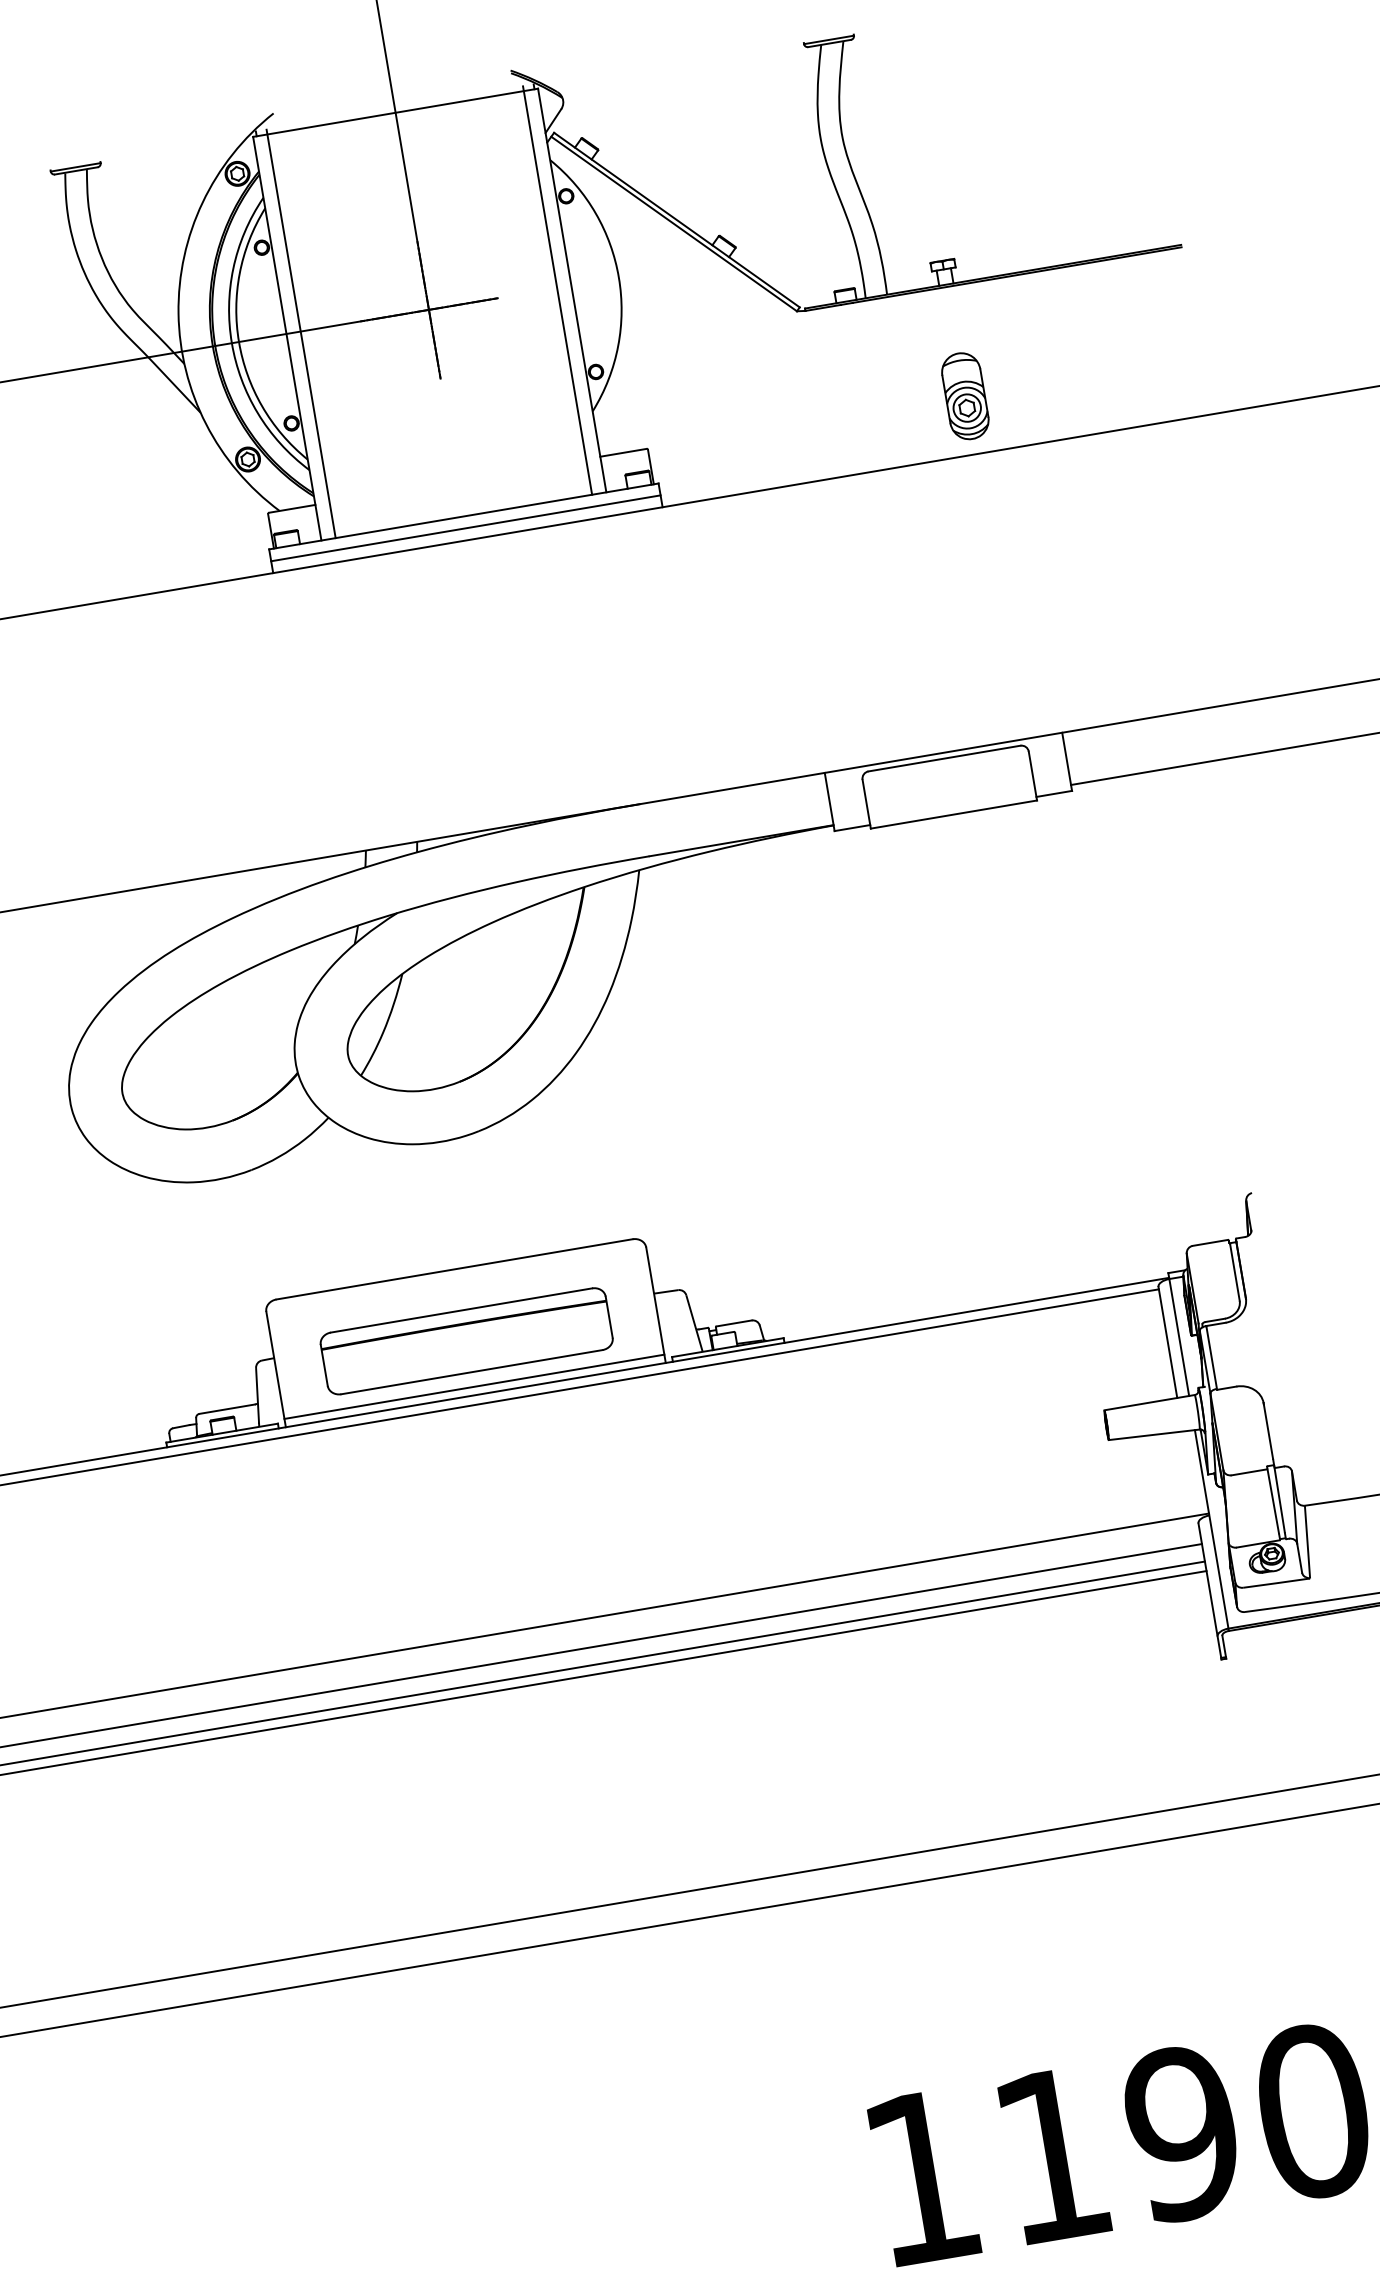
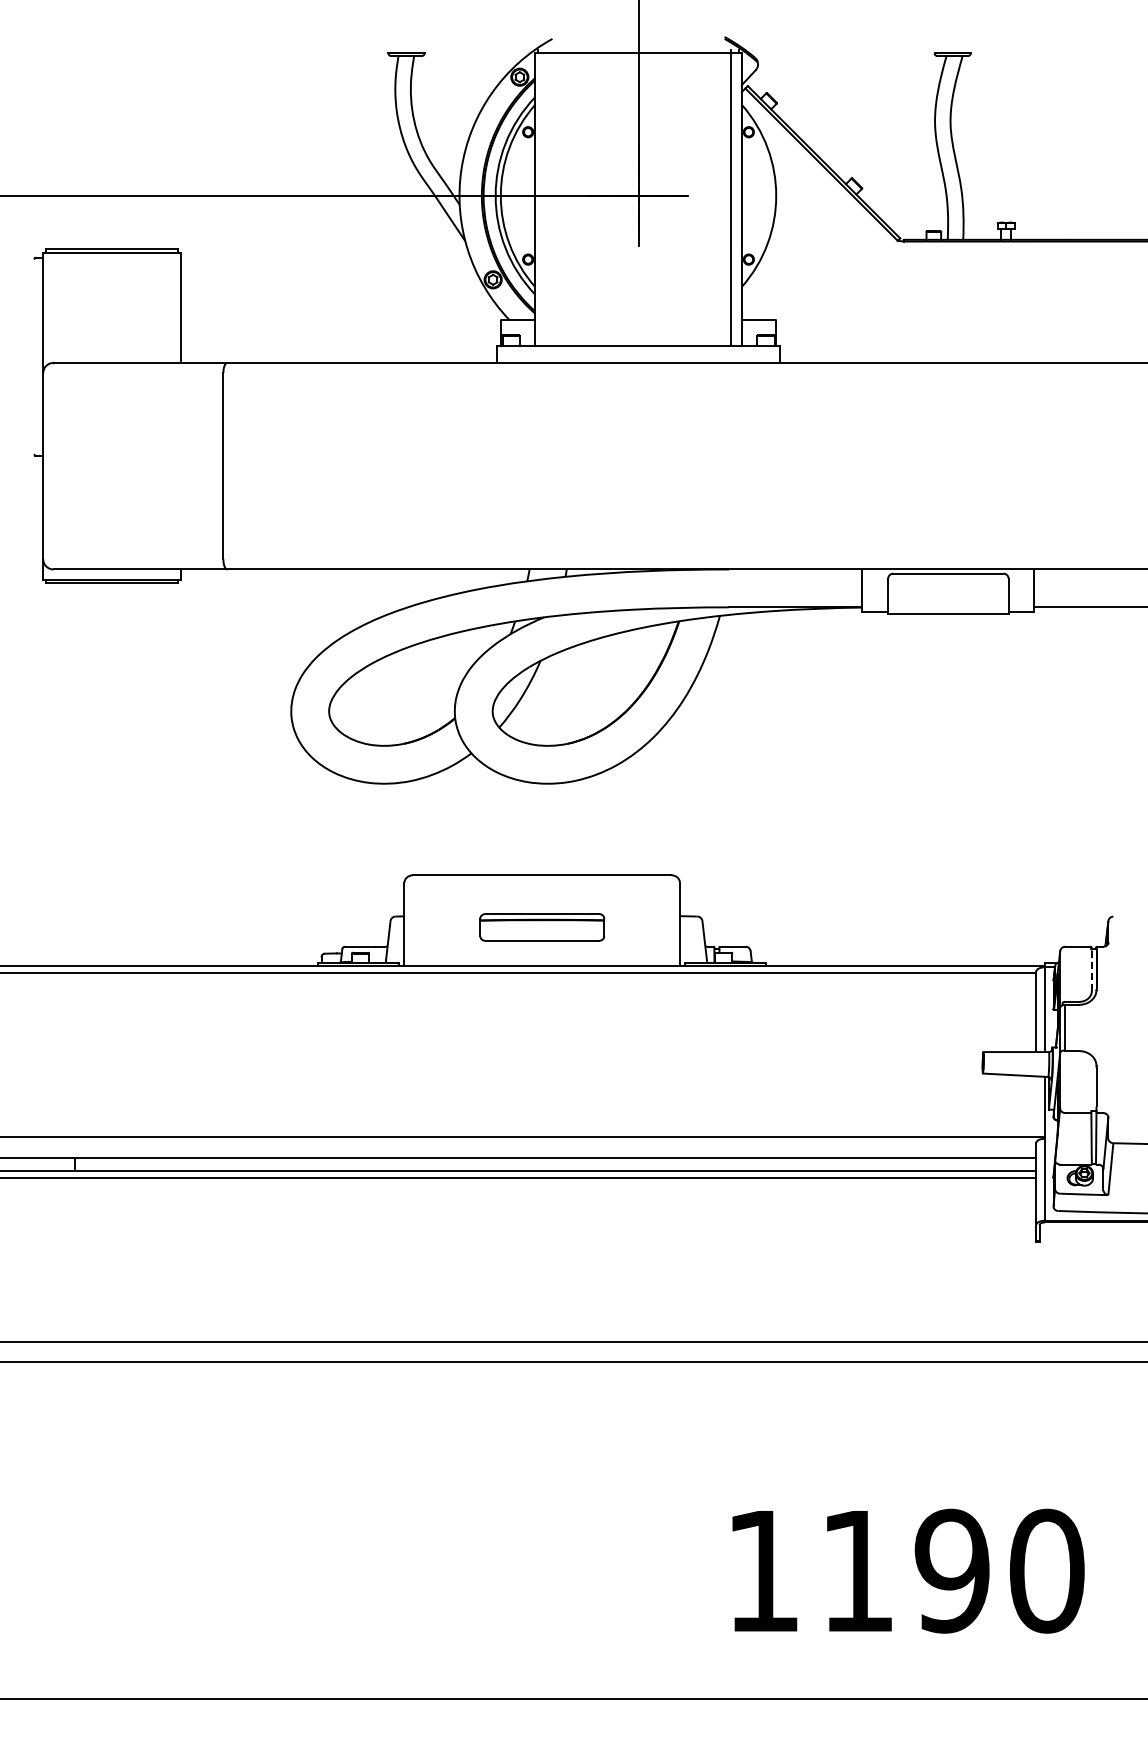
line: (301, 333) -> (545, 197), removed
part: (964, 396) -> (1005, 320), removed
line: (465, 528) -> (638, 354), removed
line: (1234, 1272) -> (1091, 970), solid -> dashed
part: (467, 1341) -> (542, 927), size x0.6
line: (473, 1387) -> (541, 960), removed

